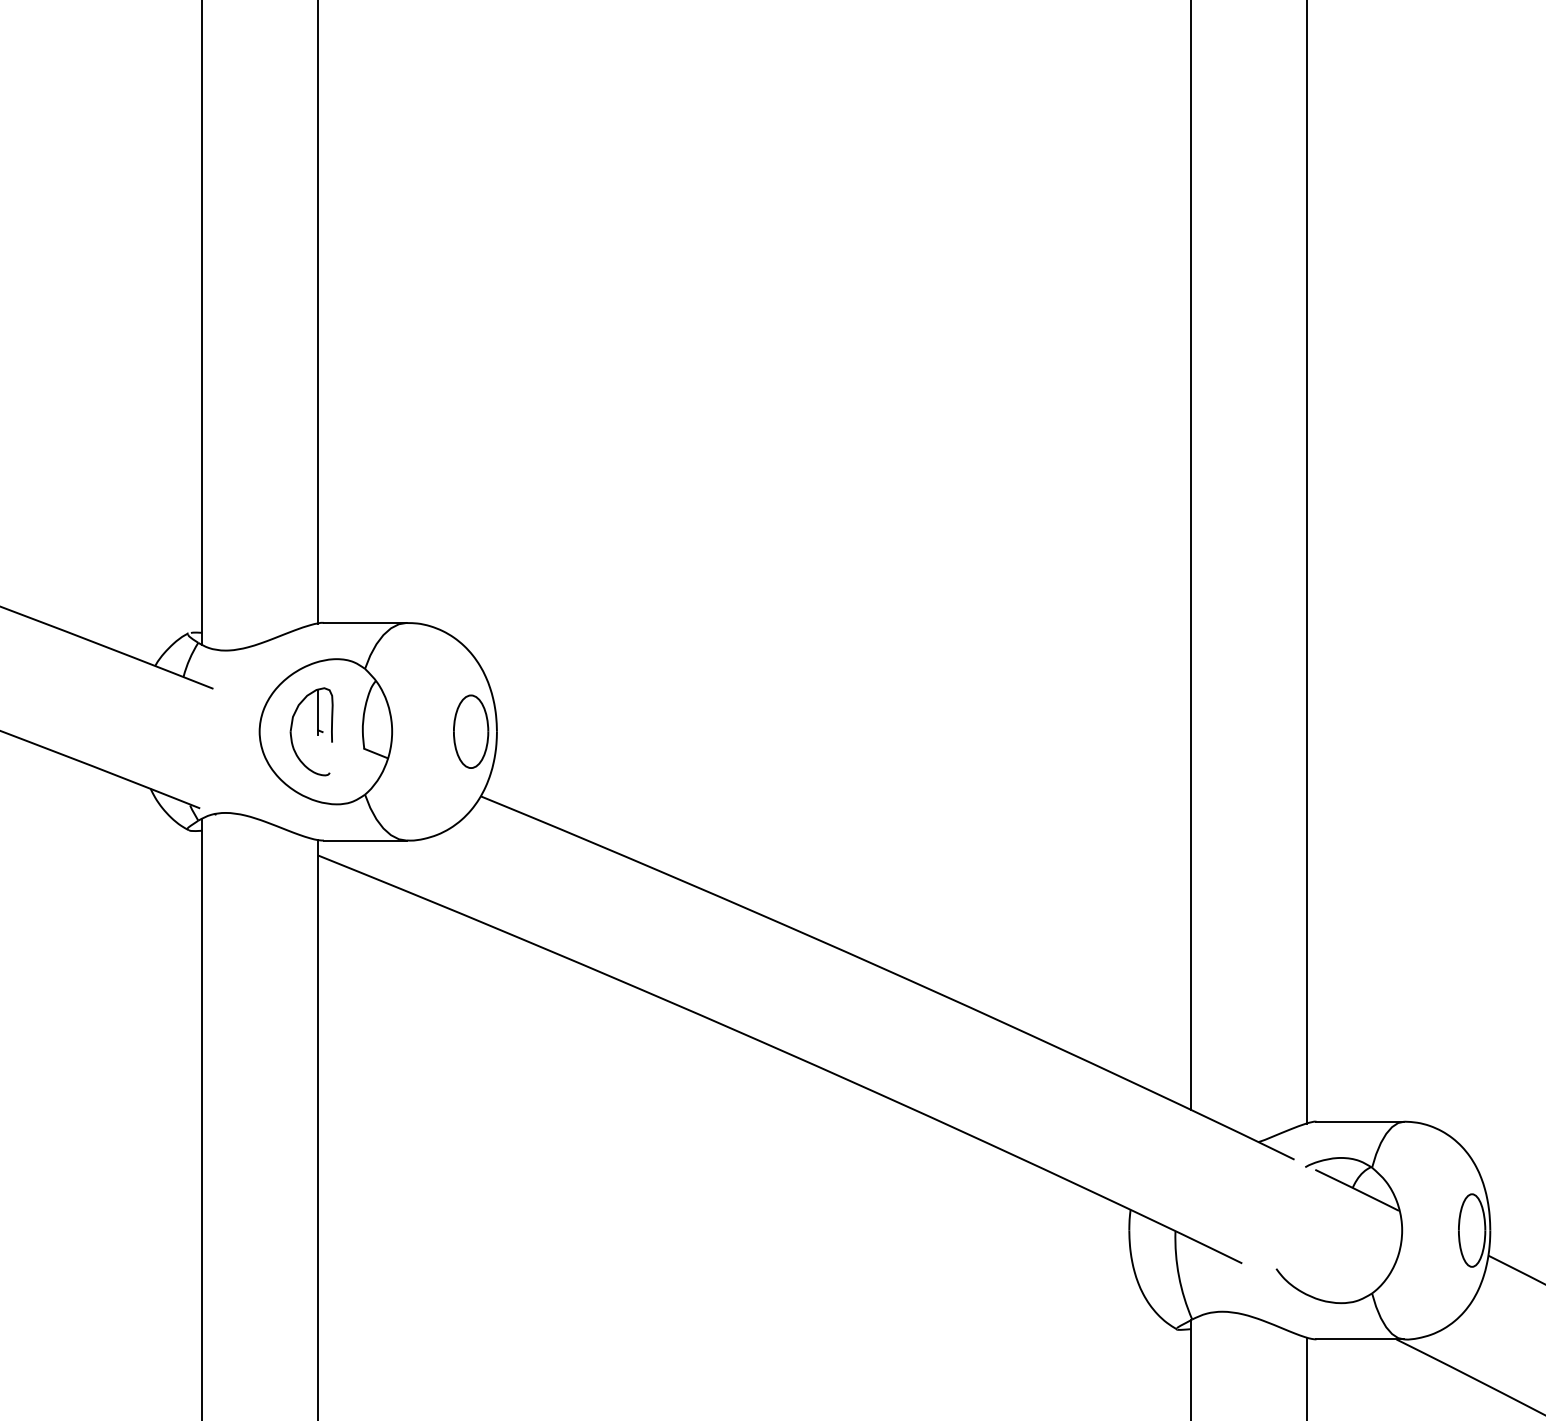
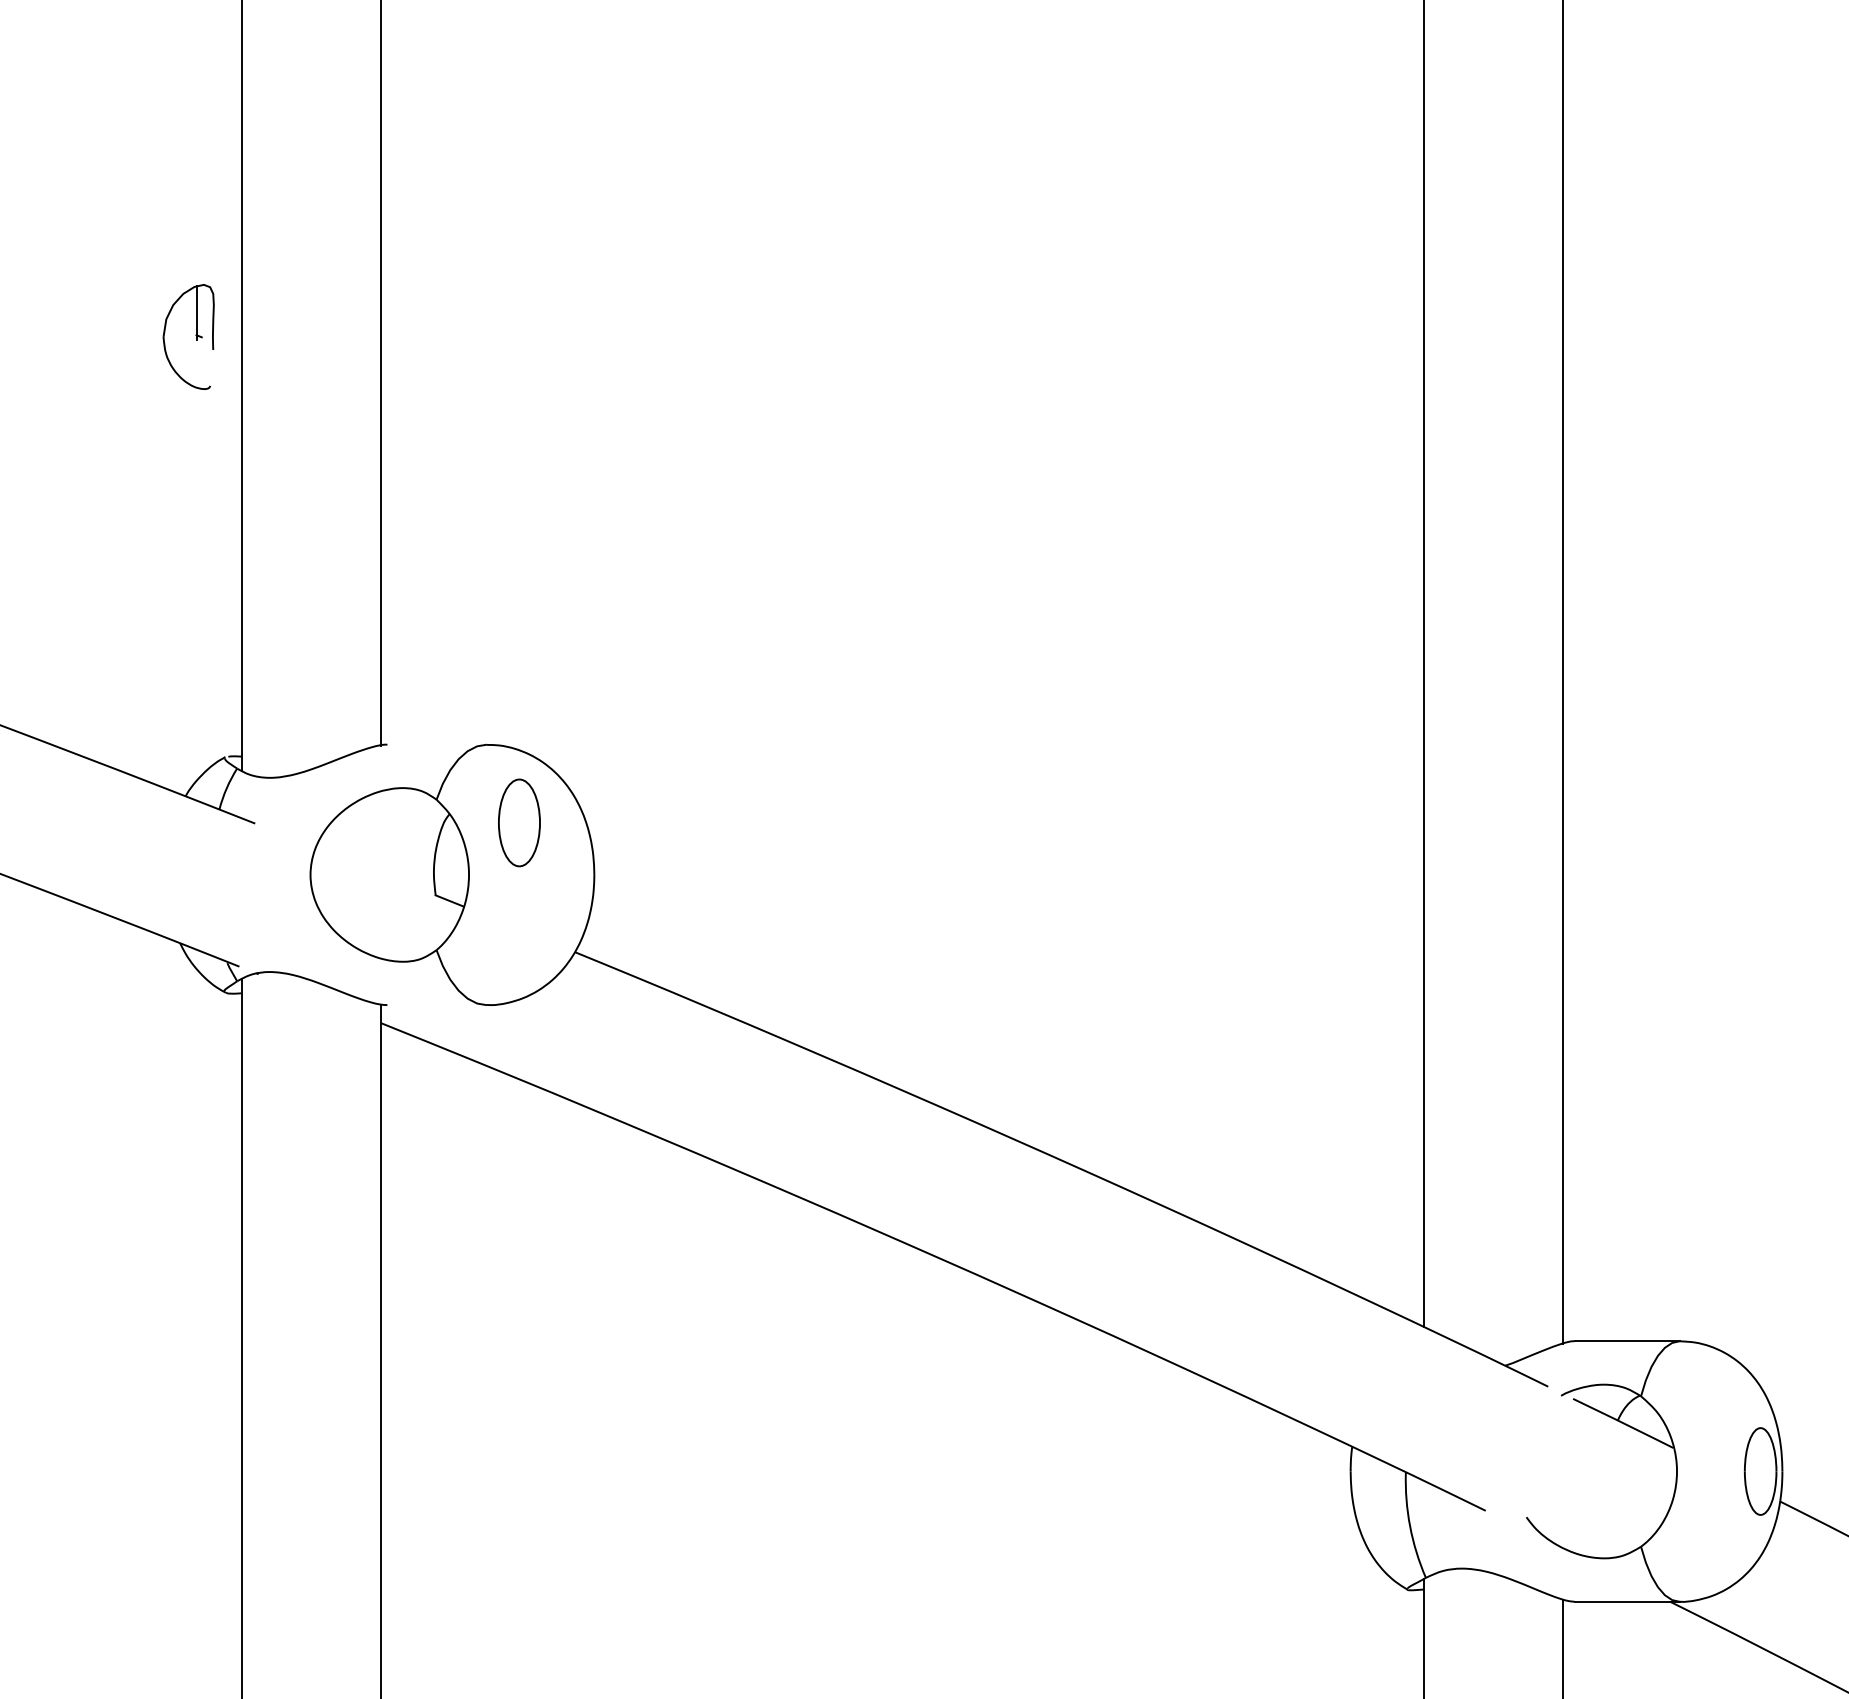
line: (364, 622) -> (436, 744), removed
part: (317, 730) -> (195, 335), moved
part: (471, 731) -> (519, 822), moved
line: (364, 840) -> (436, 1005), removed

